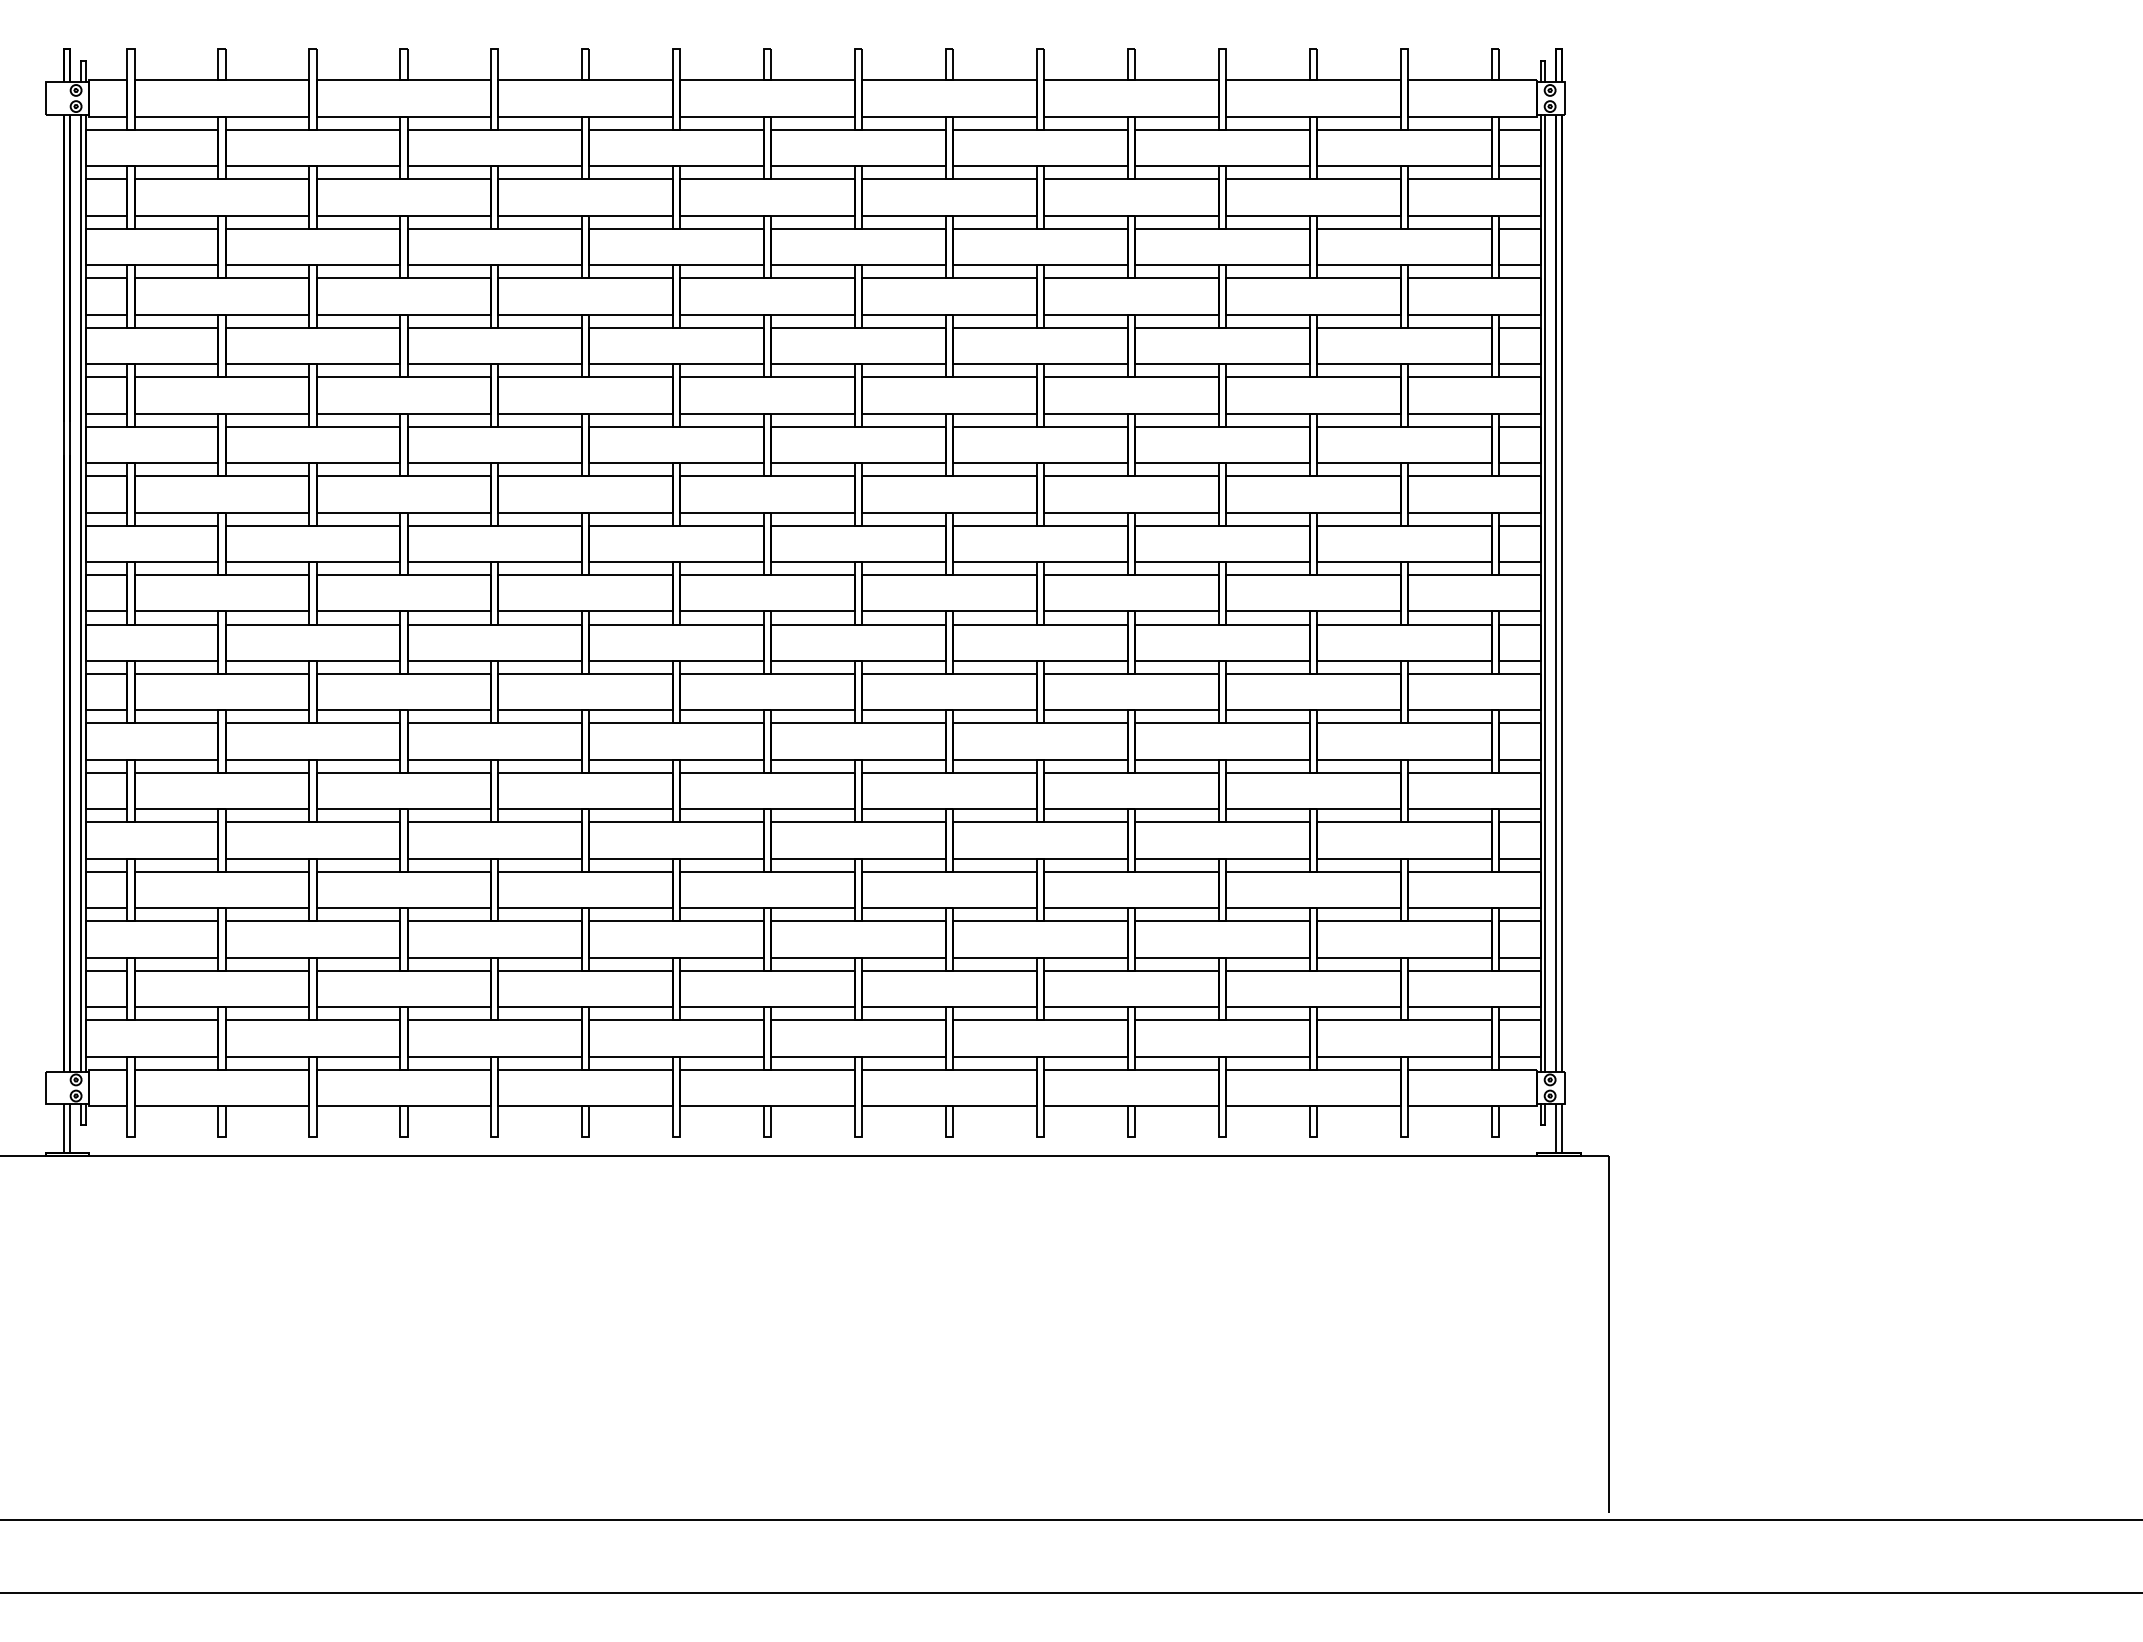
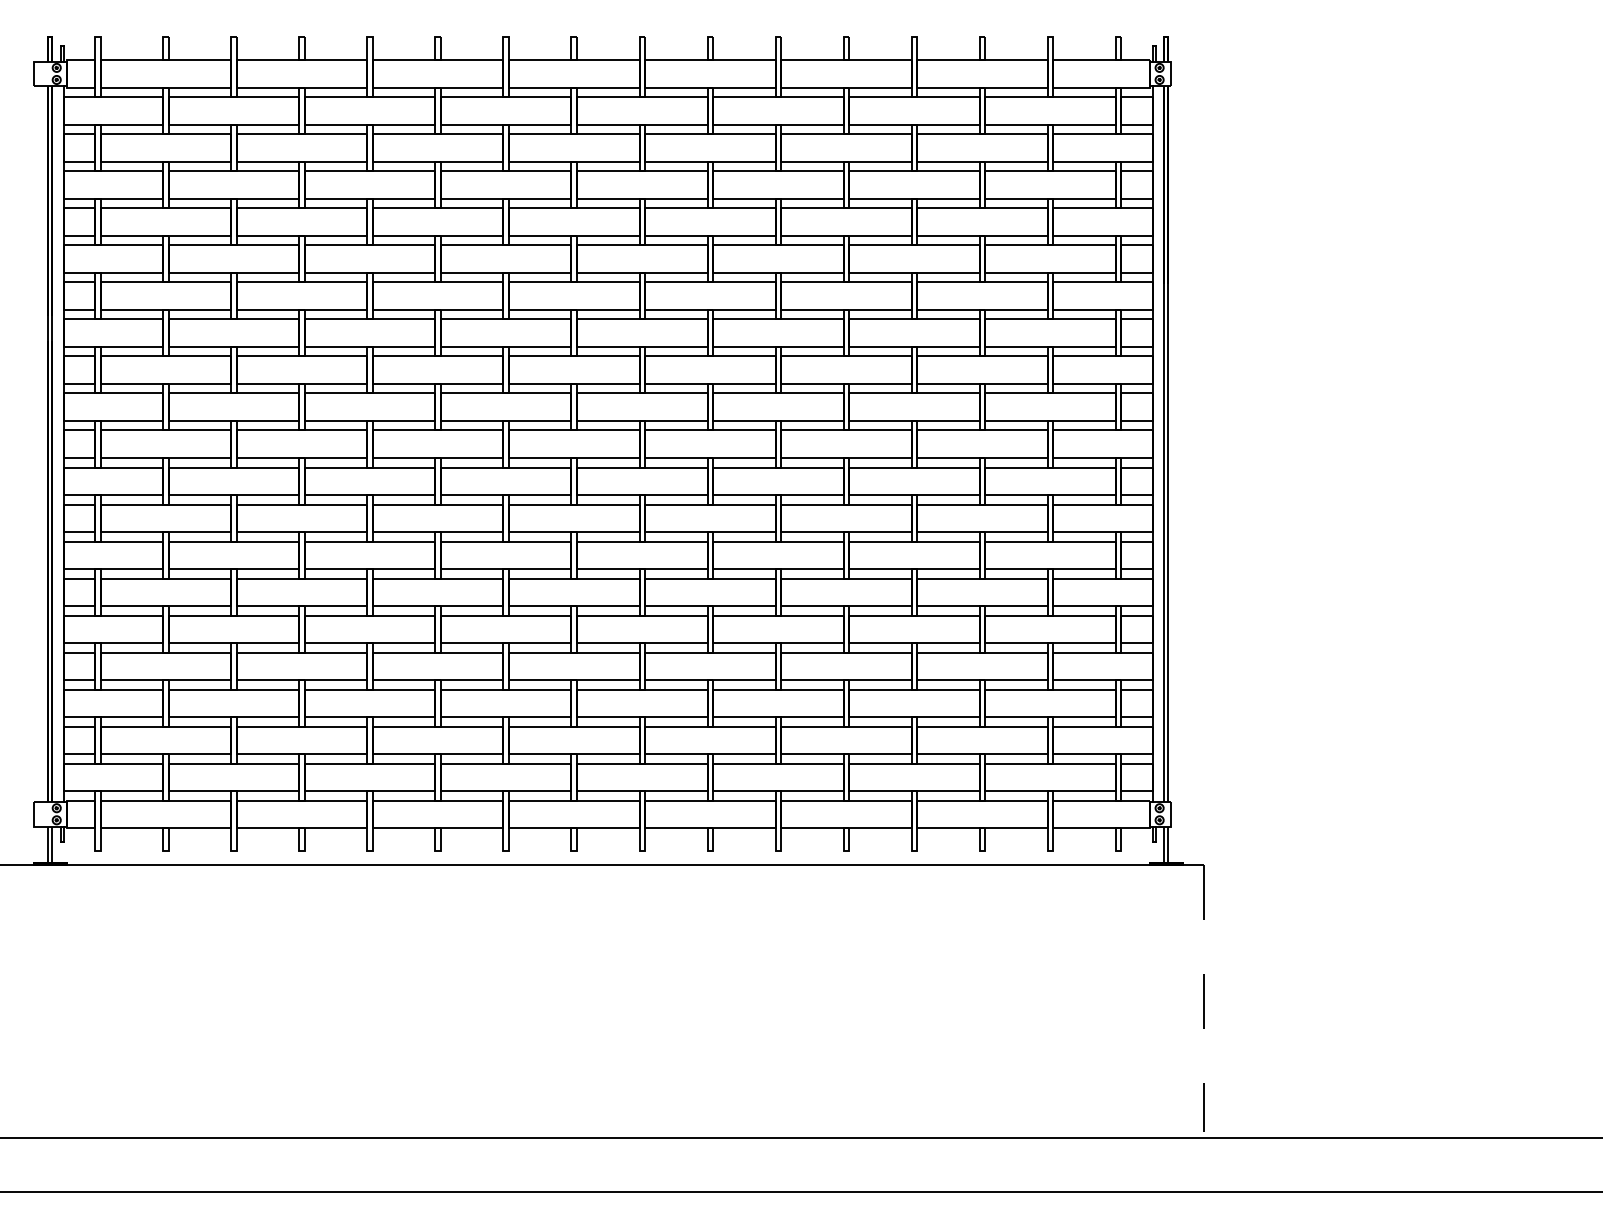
line: (81, 592) -> (60, 443), removed
line: (1545, 592) -> (1156, 443), removed
line: (1609, 1335) -> (1204, 999), solid -> dashed

